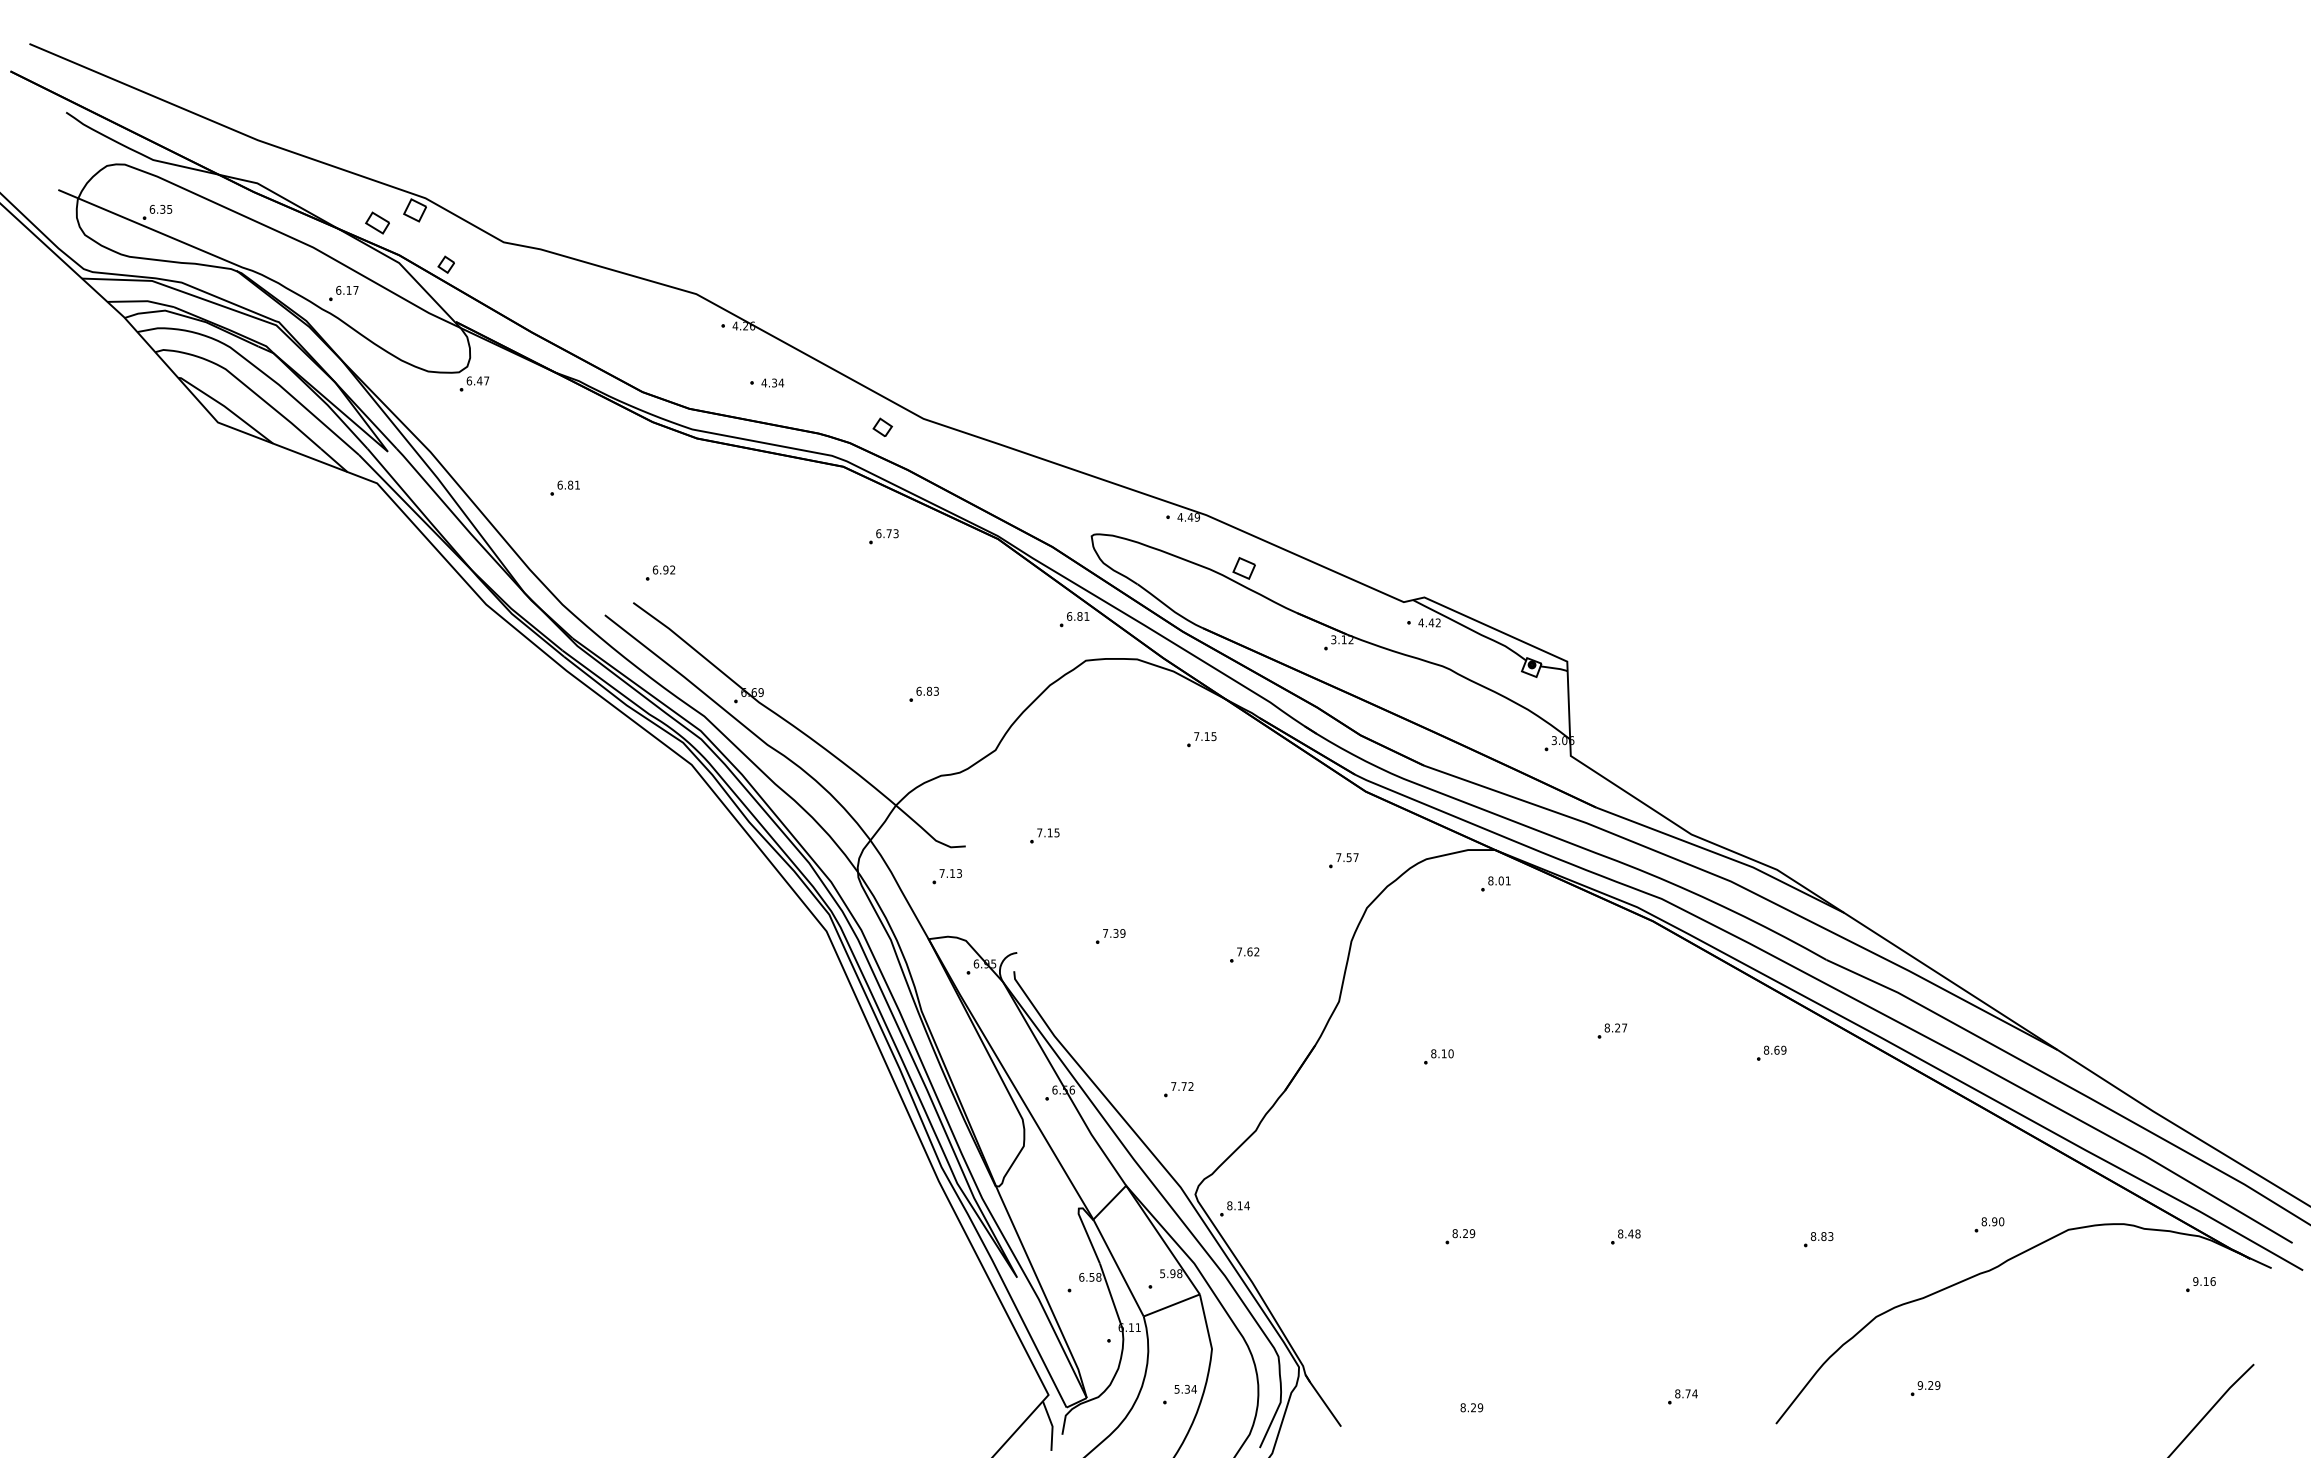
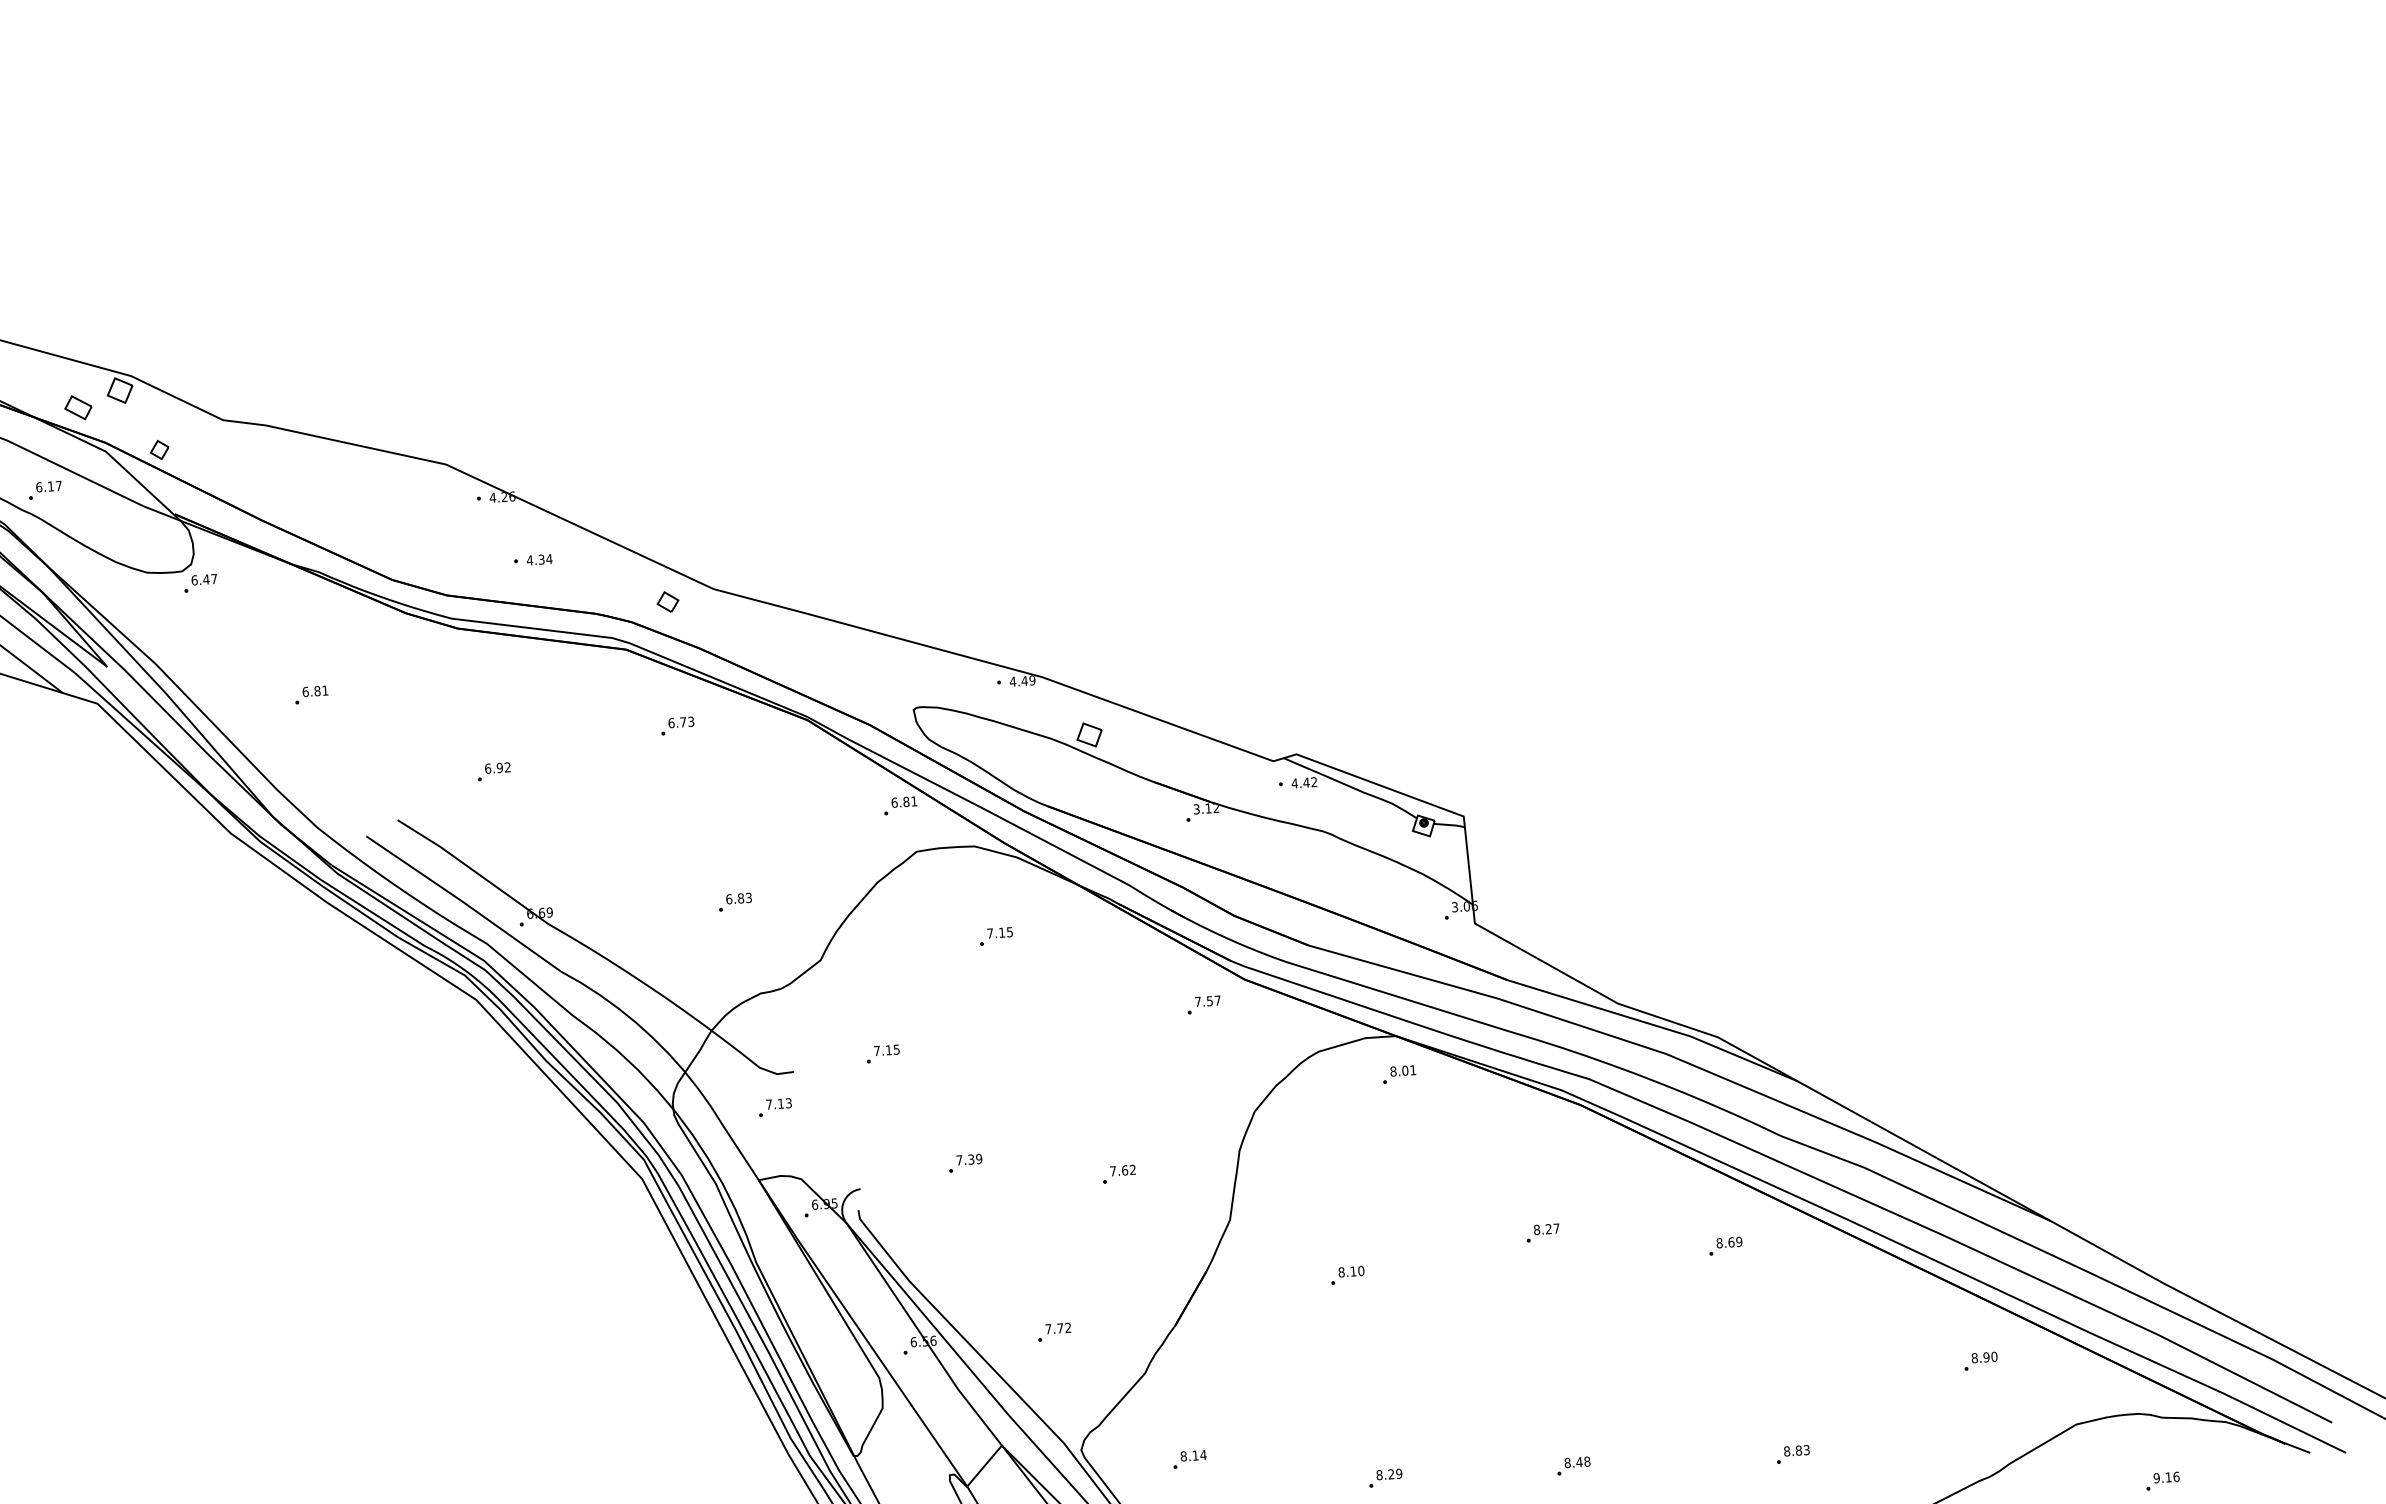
part: (660, 572) -> (493, 771), moved
part: (1201, 739) -> (995, 936), moved
part: (1343, 860) -> (1203, 1004), moved
part: (1234, 1208) -> (1189, 1459), moved
part: (1989, 1224) -> (1980, 1360), moved
part: (2200, 1284) -> (2162, 1481), moved

